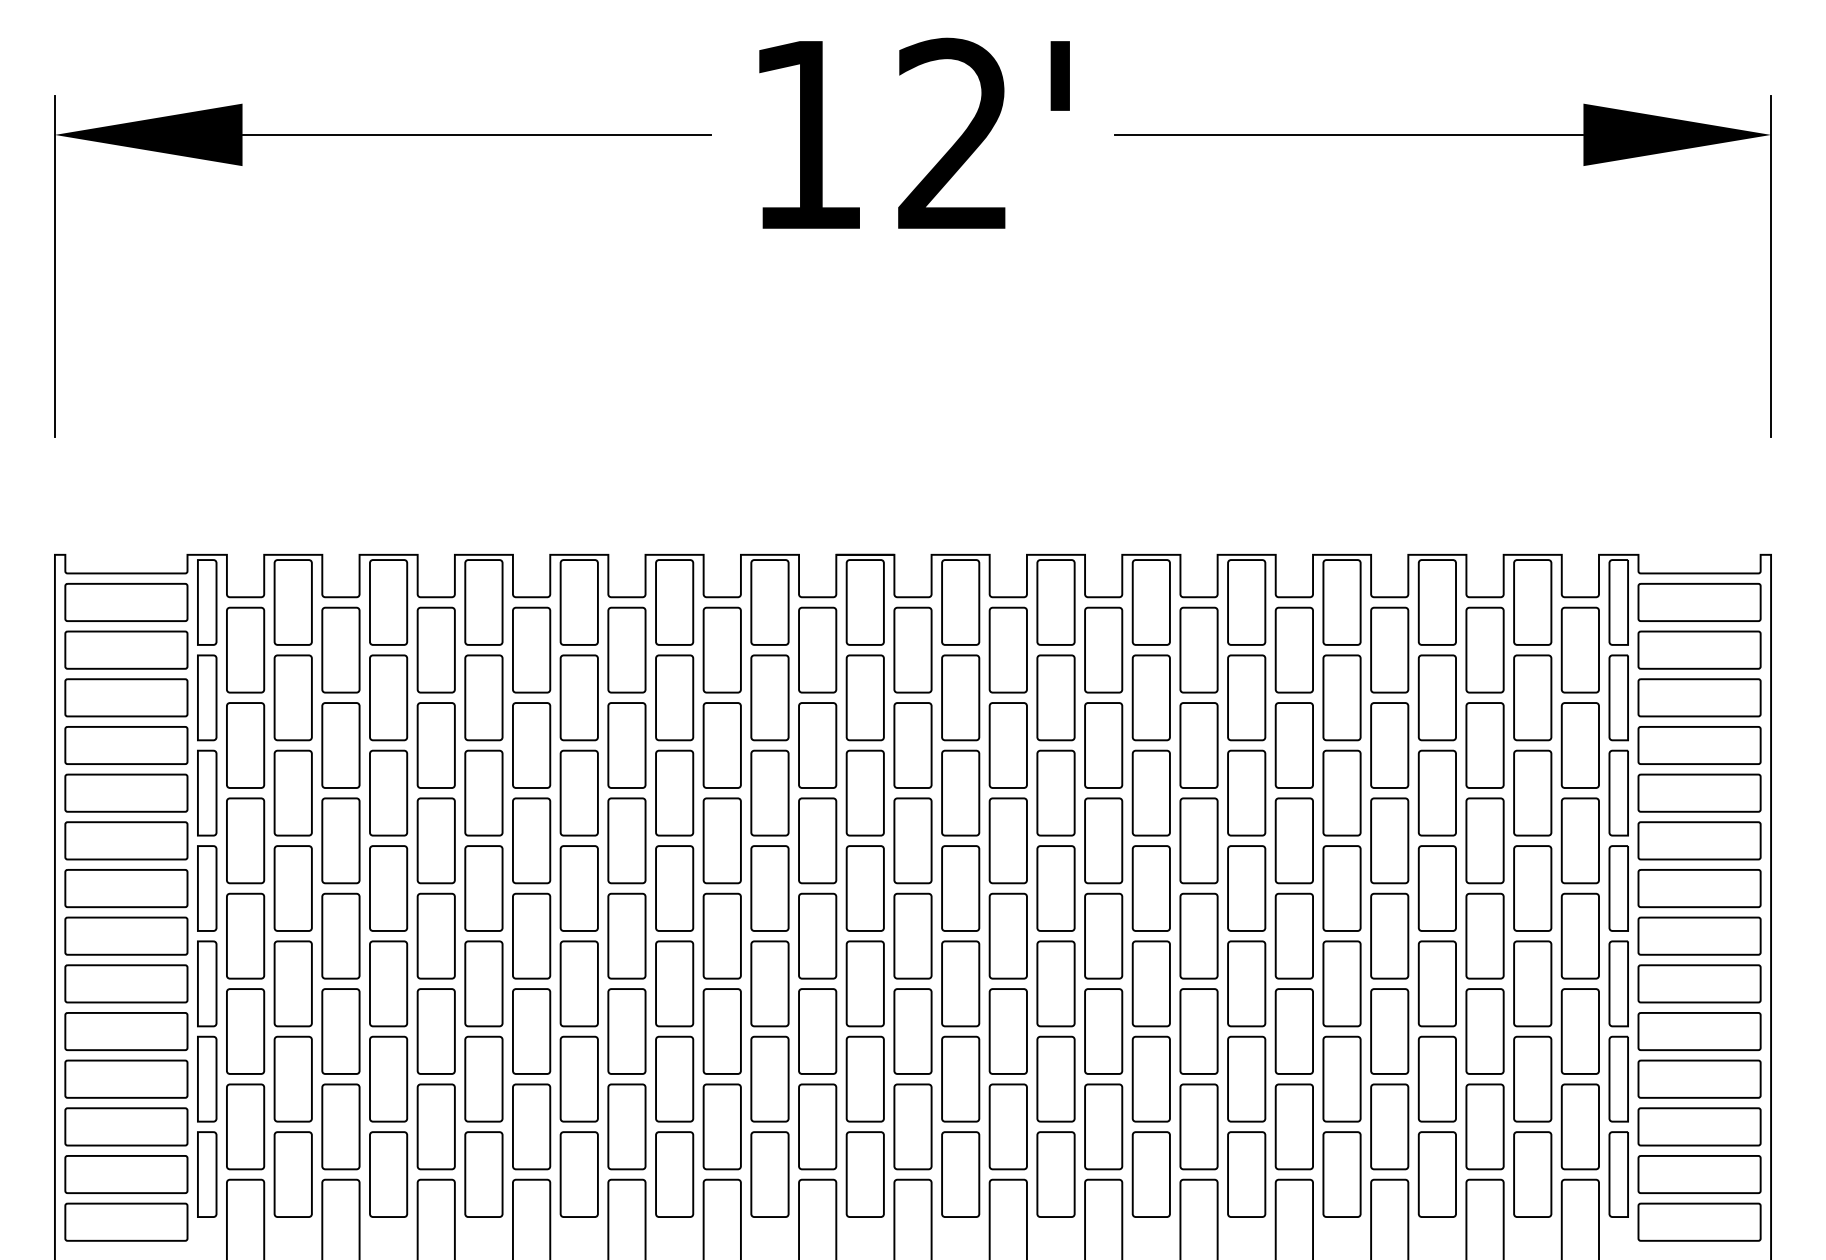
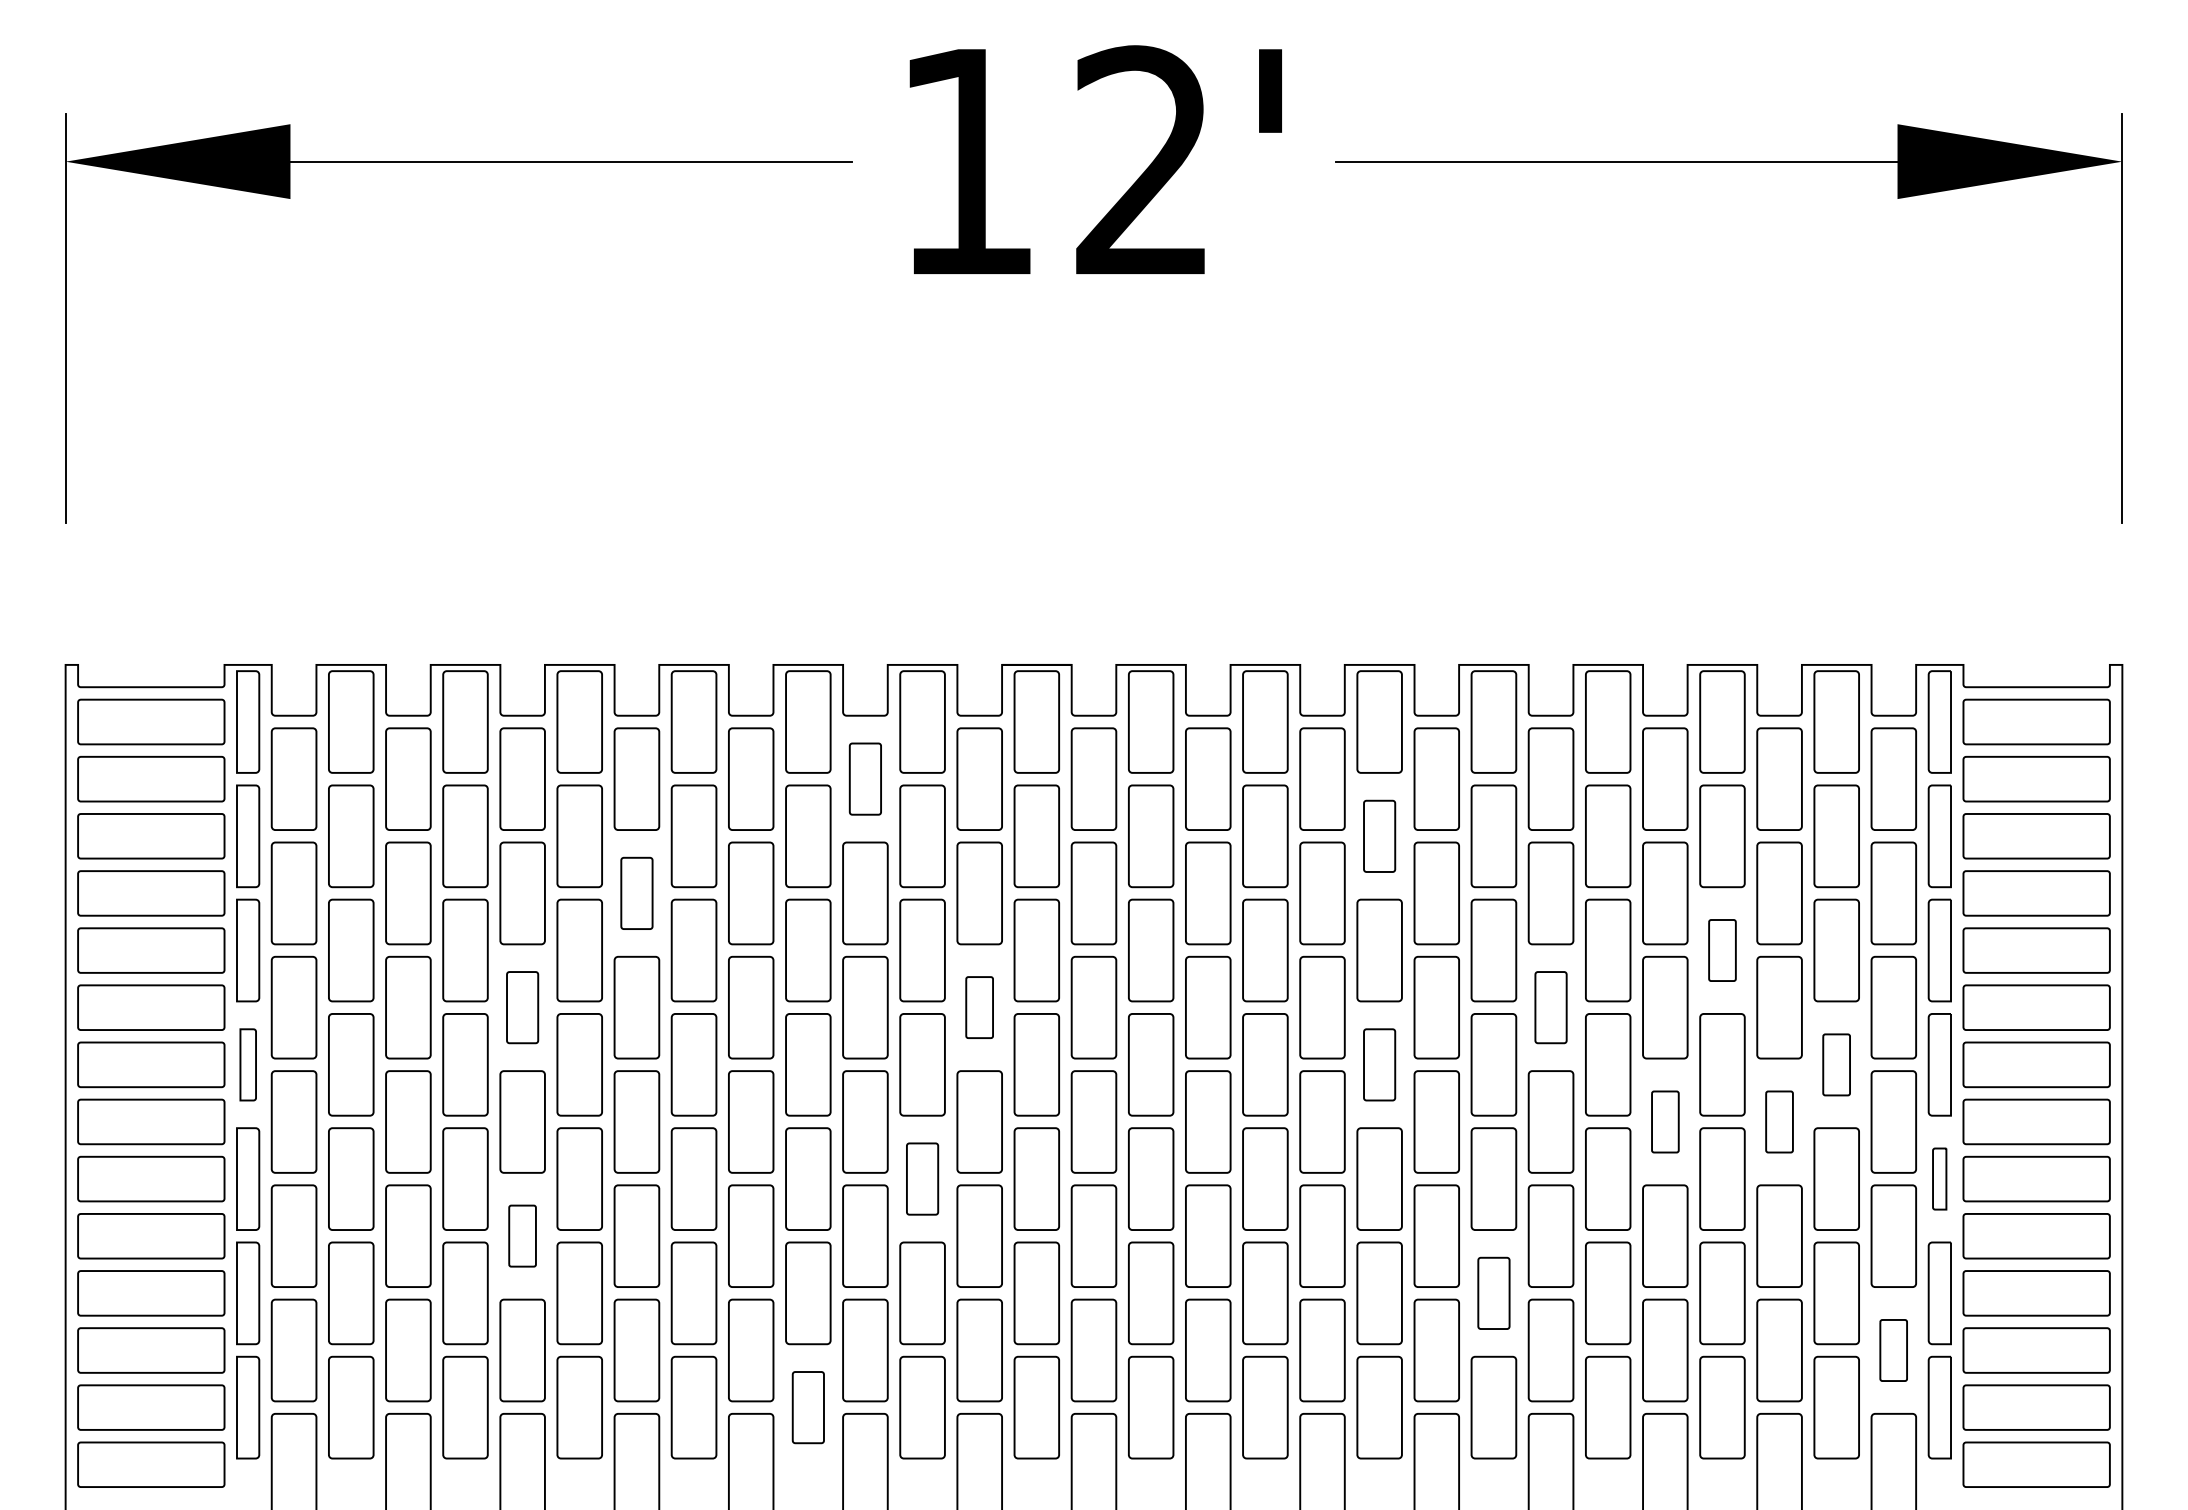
part: (722, 649) -> (865, 778), size x0.7
part: (1151, 698) -> (1379, 836), size x0.7
part: (531, 745) -> (636, 893), size x0.7
part: (1437, 793) -> (1722, 950), size x0.6
part: (436, 840) -> (522, 1007), size x0.7
part: (817, 840) -> (979, 1007), size x0.6
part: (1293, 840) -> (1550, 1007), size x0.7
part: (207, 888) -> (248, 1064), size x0.7
part: (1151, 888) -> (1379, 1064), size x0.7
part: (1532, 888) -> (1836, 1064), size x0.6
part: (1389, 935) -> (1665, 1121), size x0.6
part: (1484, 935) -> (1779, 1121), size x0.6
part: (769, 983) -> (922, 1178), size x0.7
part: (1618, 983) -> (1939, 1178), size x0.6
part: (436, 1030) -> (522, 1235), size x0.6
part: (1246, 1079) -> (1493, 1293), size x0.7
part: (1580, 1126) -> (1893, 1350), size x0.6
part: (674, 1174) -> (808, 1407), size x0.7

